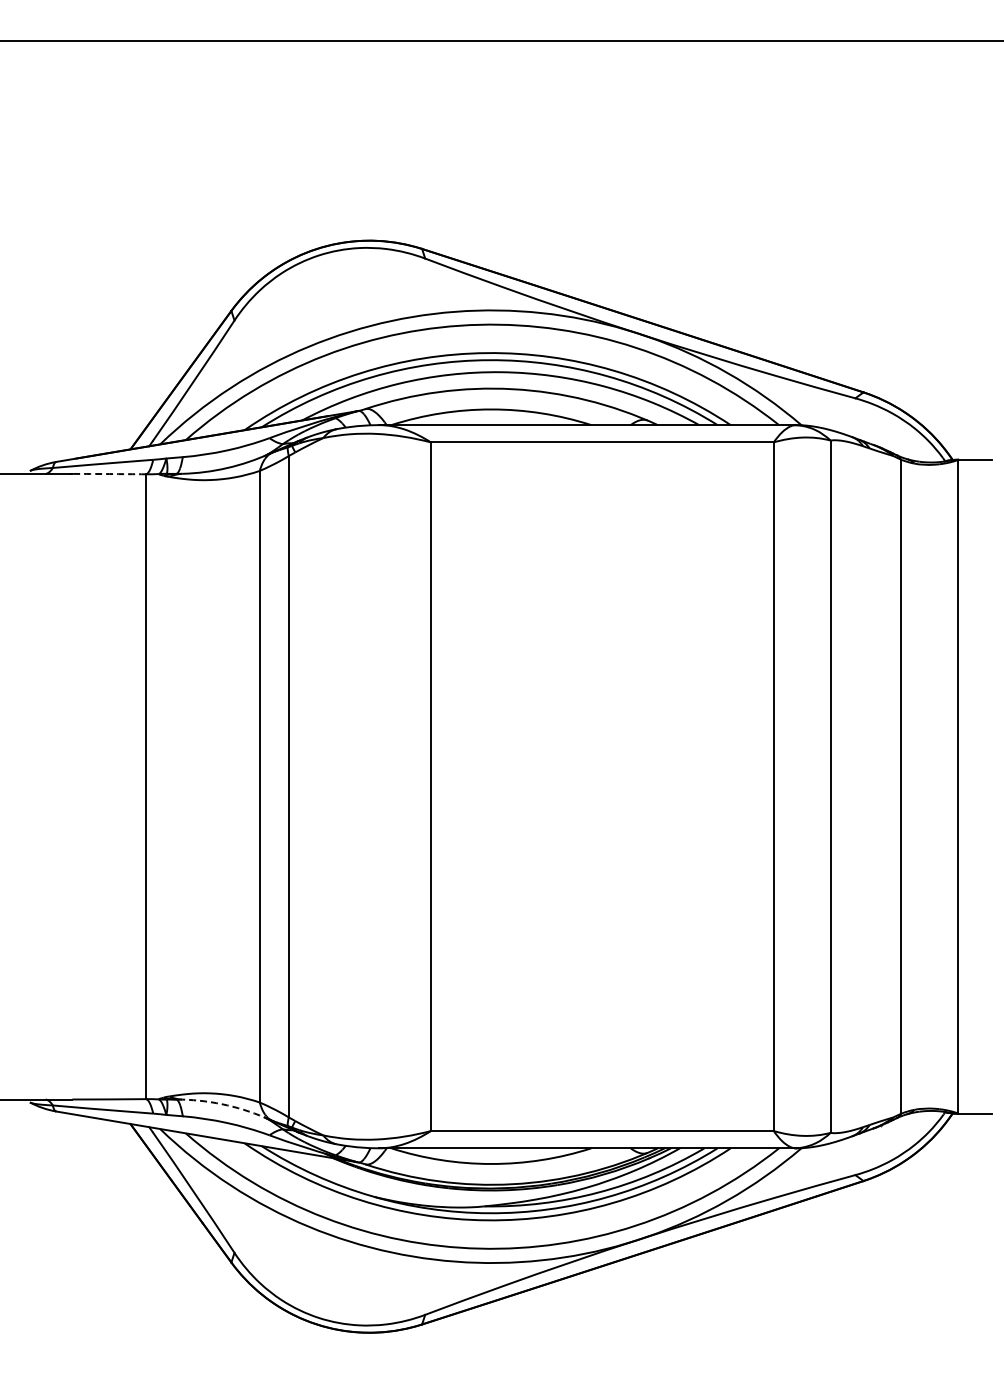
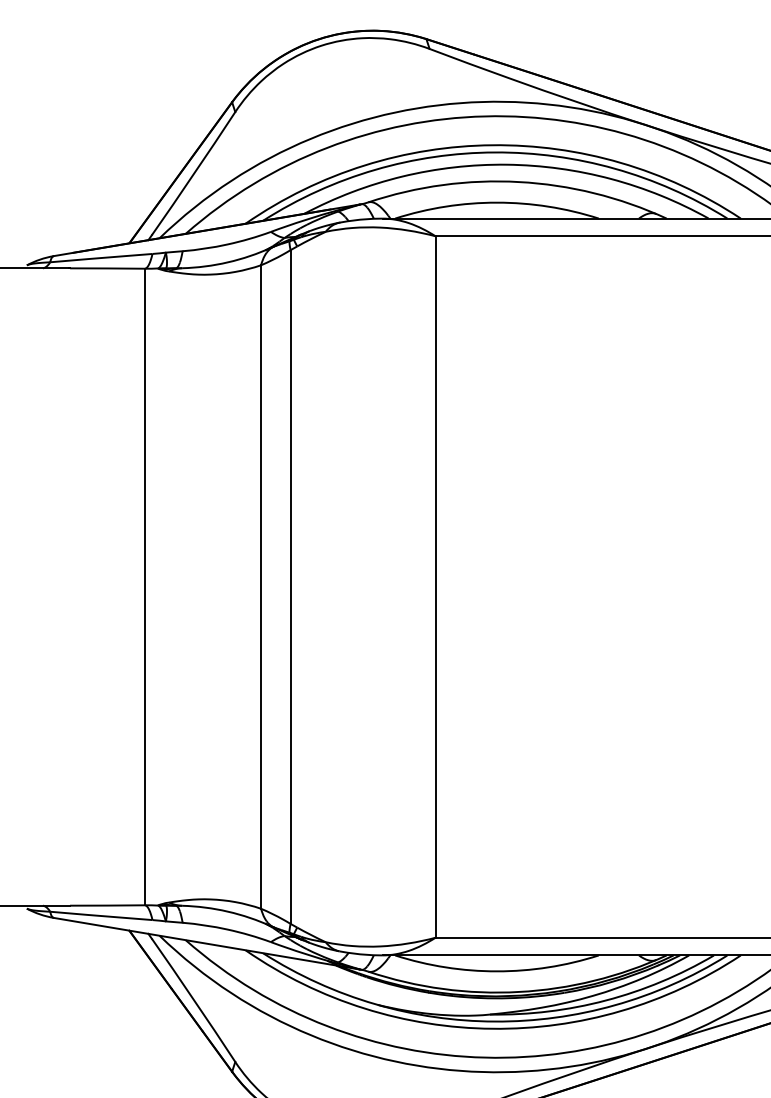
arc: (109, 474) -> (107, 268), dashed -> solid
arc: (227, 1105) -> (228, 911), dashed -> solid

